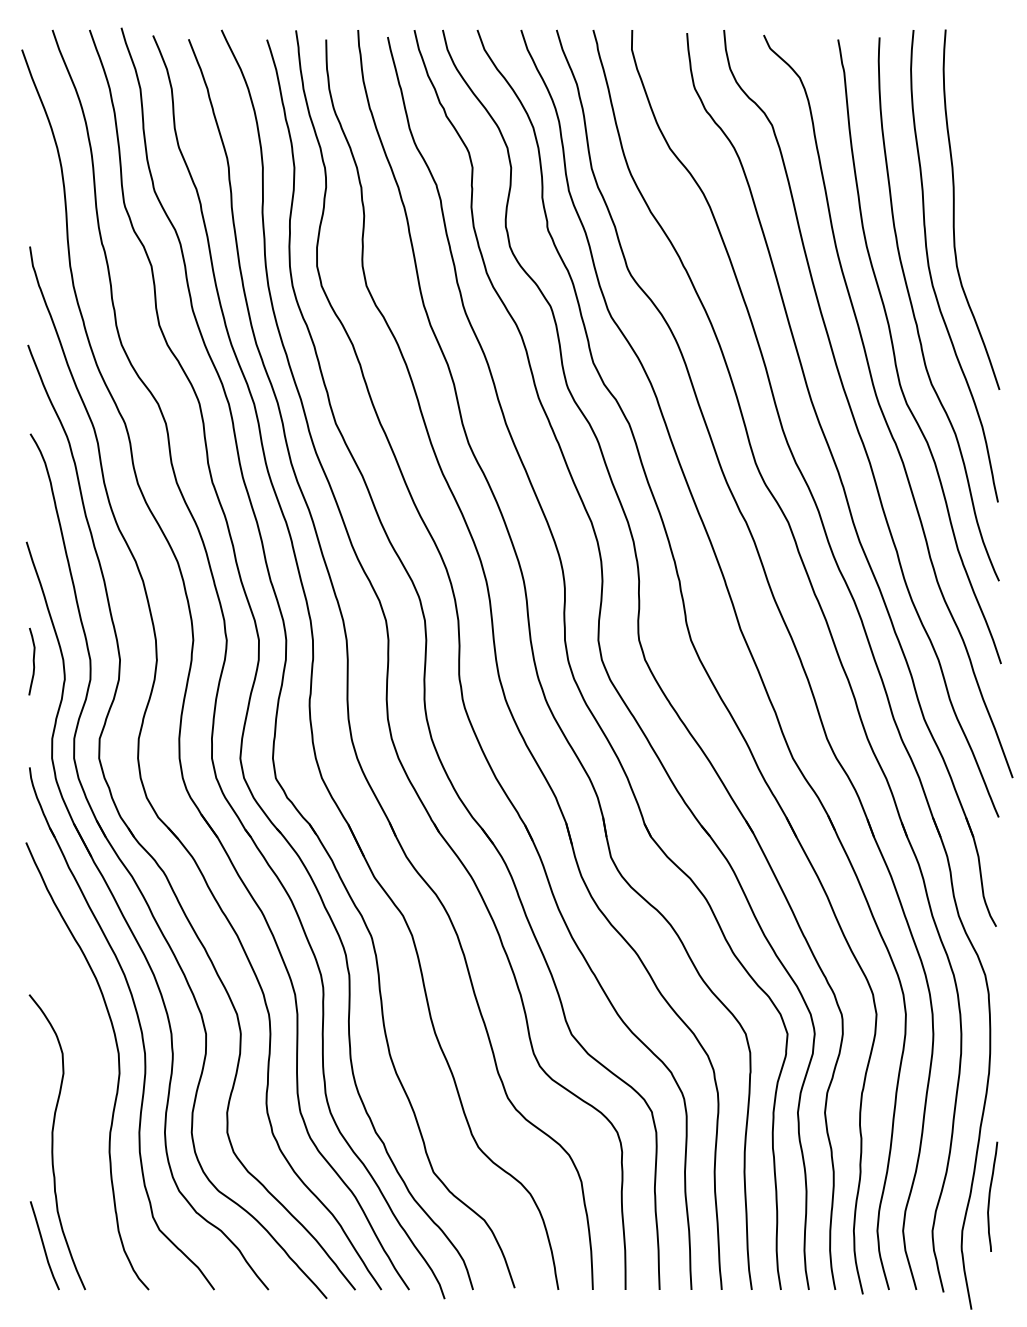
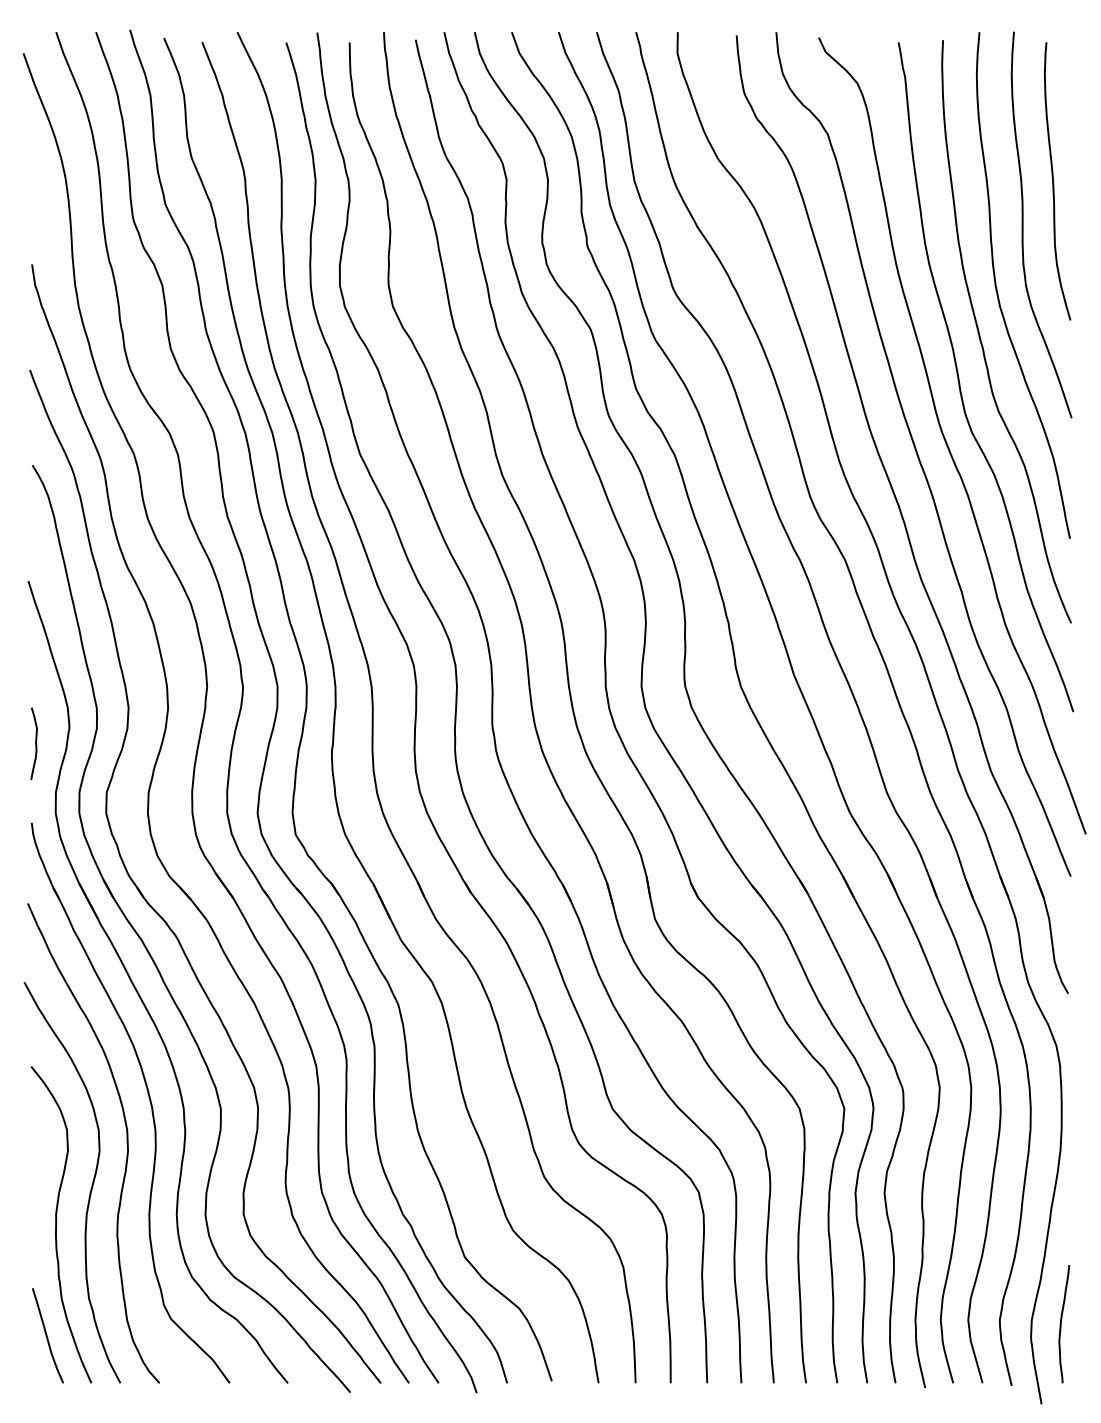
curve: (983, 168) -> (1054, 180), added
curve: (32, 661) -> (34, 743), moved
curve: (84, 1108) -> (90, 1188), added
curve: (990, 1196) -> (1061, 1323), moved

